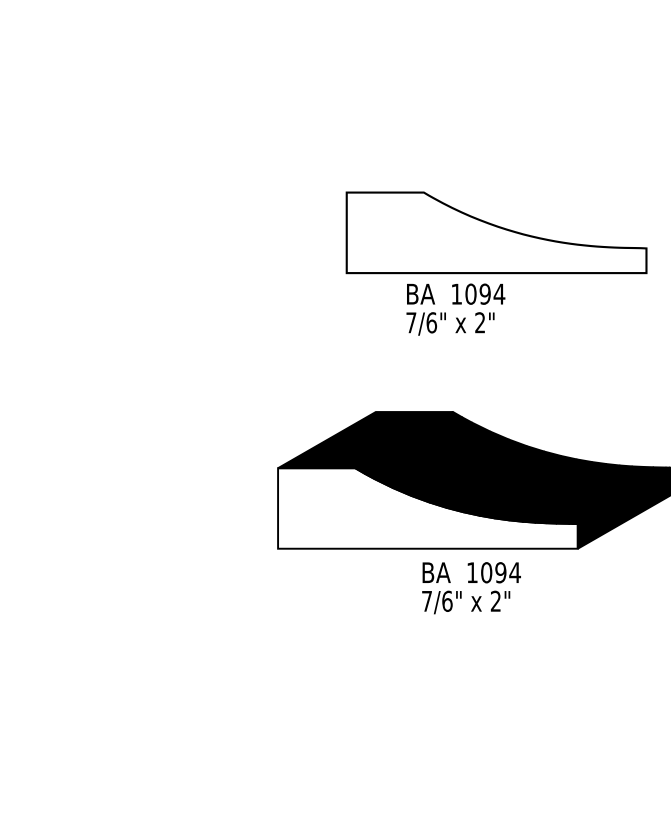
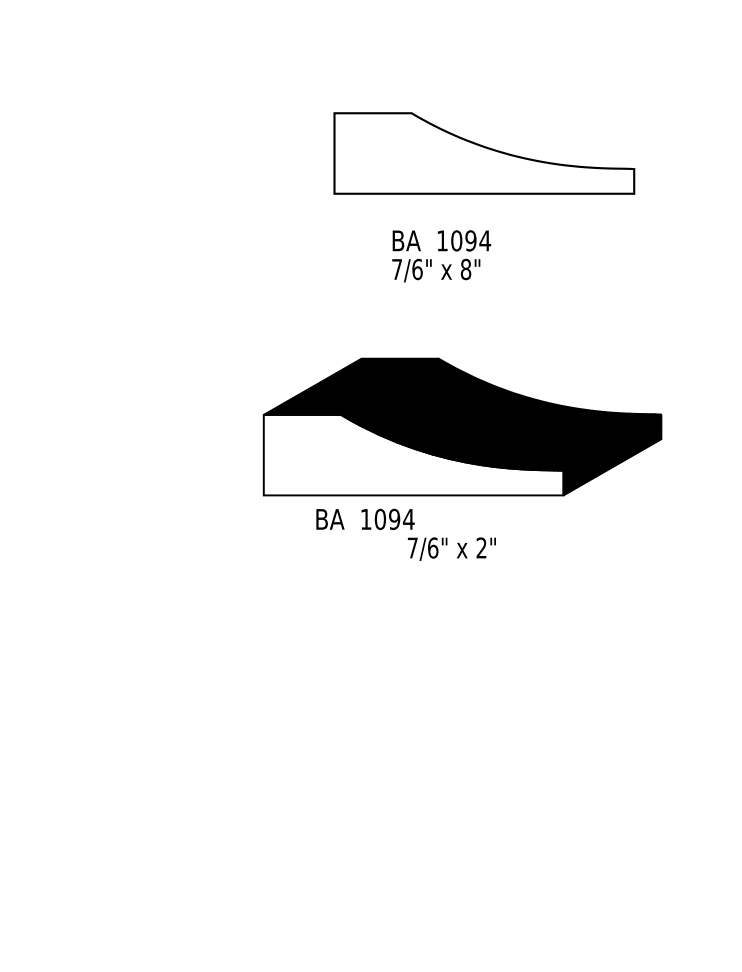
part: (496, 232) -> (484, 153), moved
text: (479, 322) -> (465, 269), 2" -> 8"
text: (471, 572) -> (365, 519), moved

